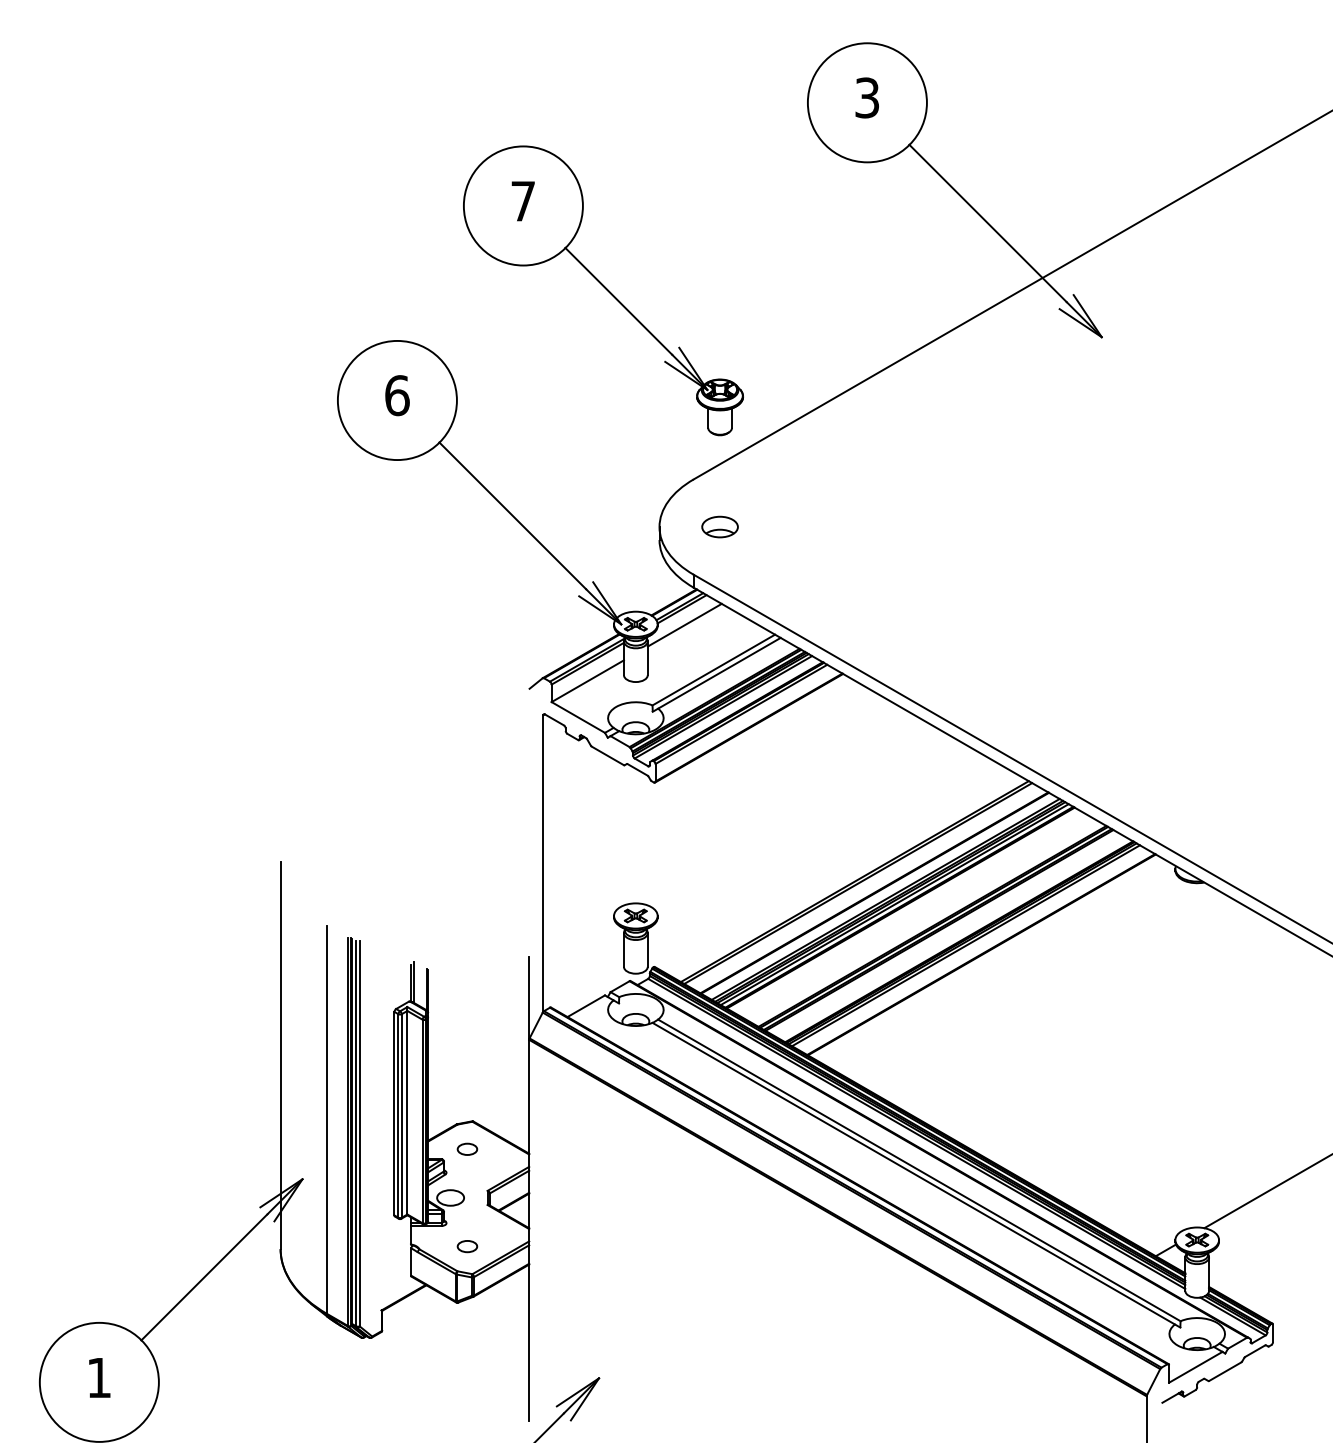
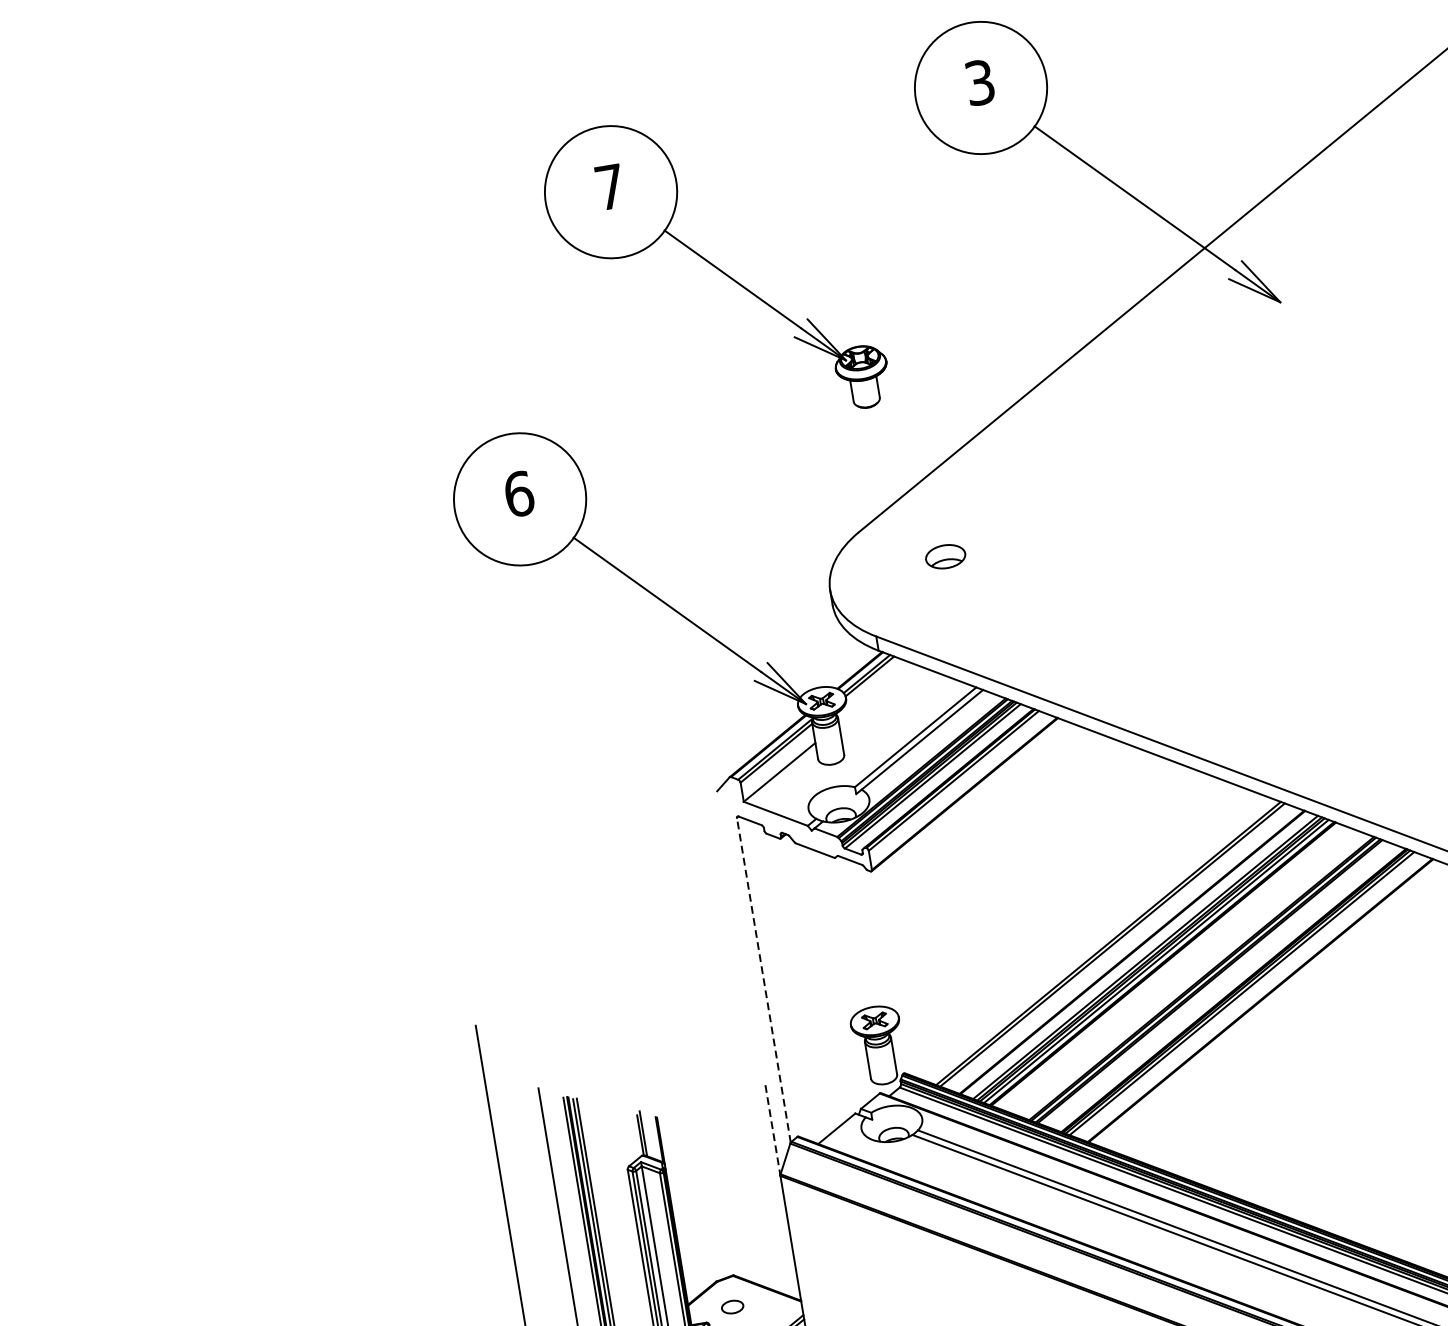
part: (603, 290) -> (714, 270), moved
part: (719, 526) -> (944, 556), moved
line: (684, 624) -> (875, 692), removed
line: (543, 863) -> (764, 980), solid -> dashed
line: (529, 998) -> (773, 1130), solid -> dashed

